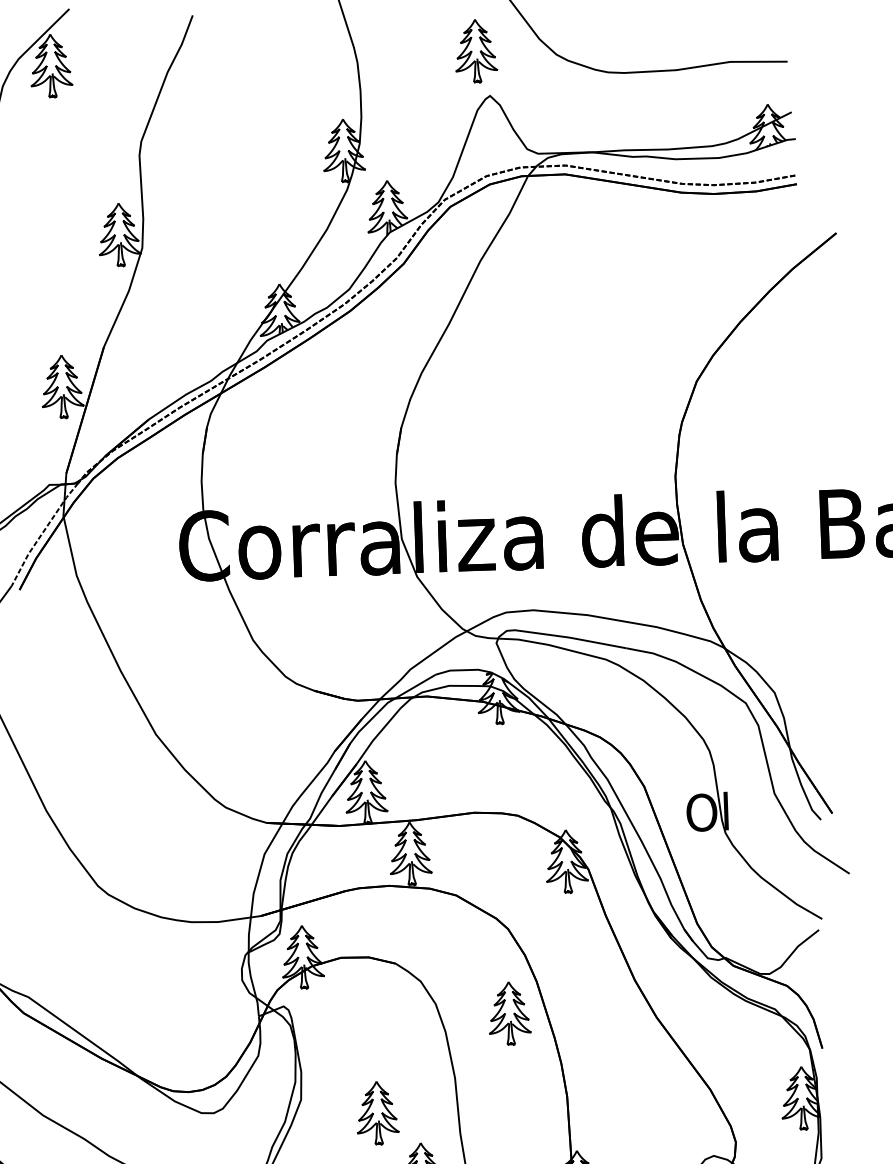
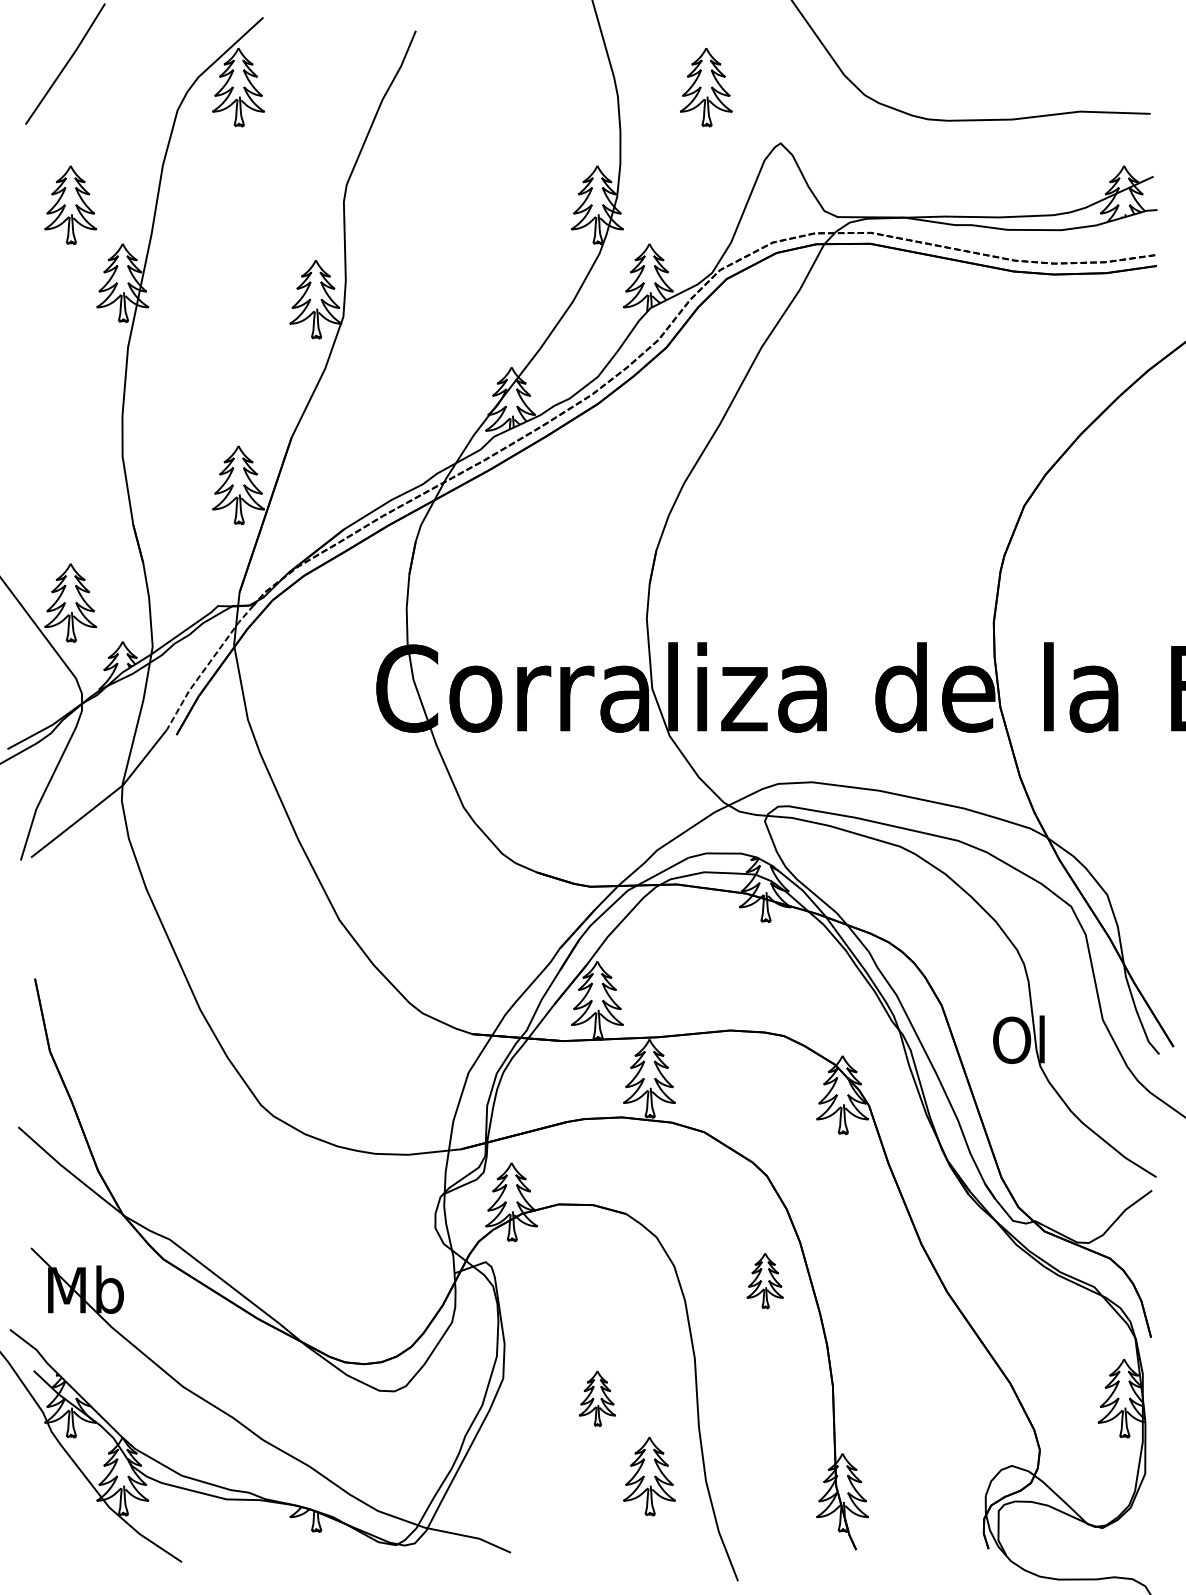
part: (476, 51) -> (706, 87), moved
part: (509, 1013) -> (764, 1280), size x0.7
part: (377, 1113) -> (597, 1398), size x0.7

